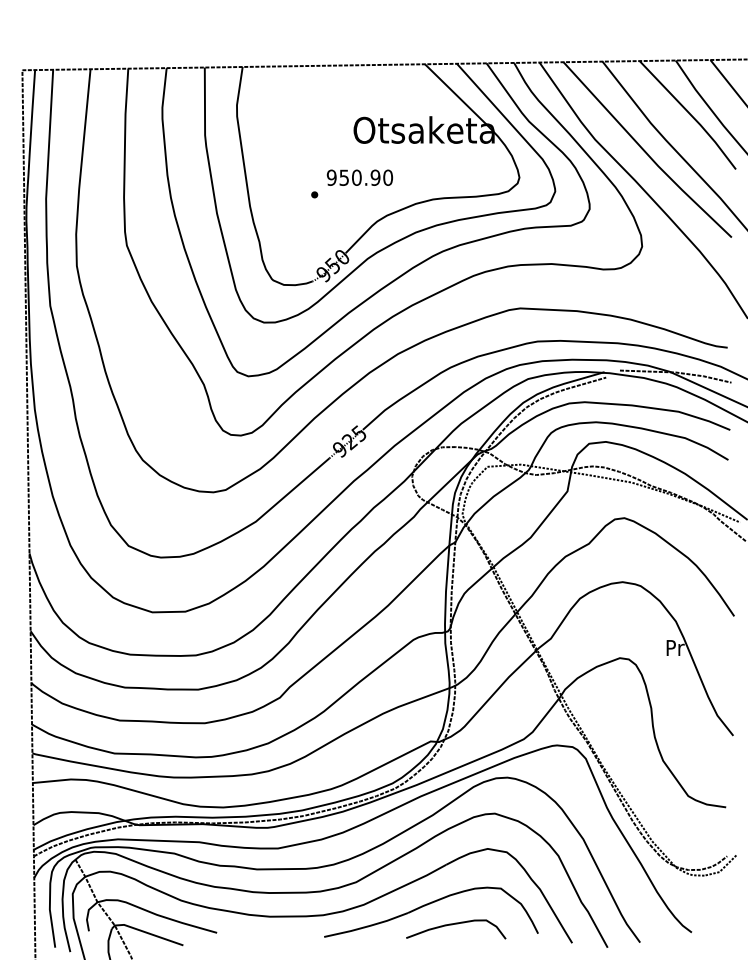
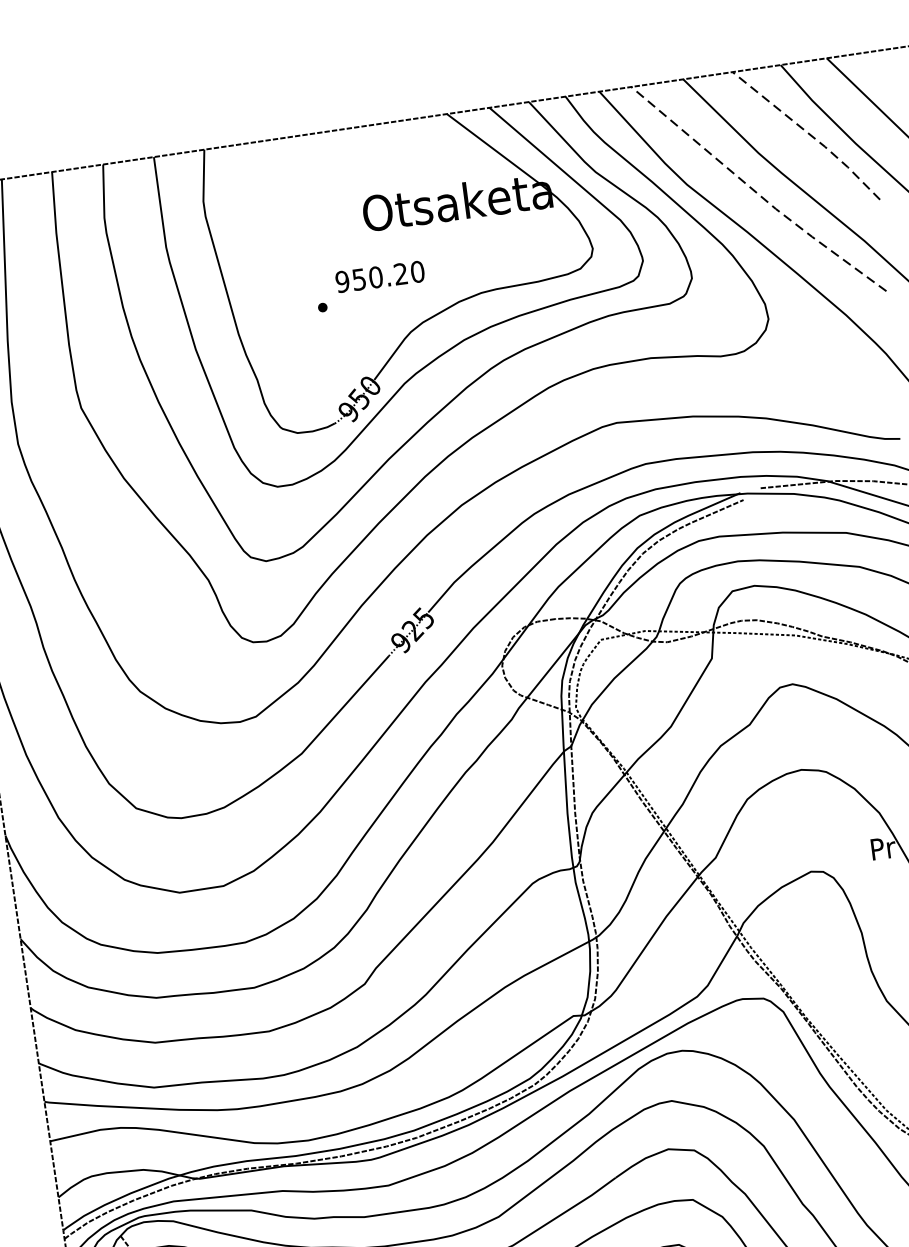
line: (690, 114) -> (809, 134), solid -> dashed
line: (646, 152) -> (757, 192), solid -> dashed
text: (375, 177) -> (400, 273), 950.90 -> 950.20

